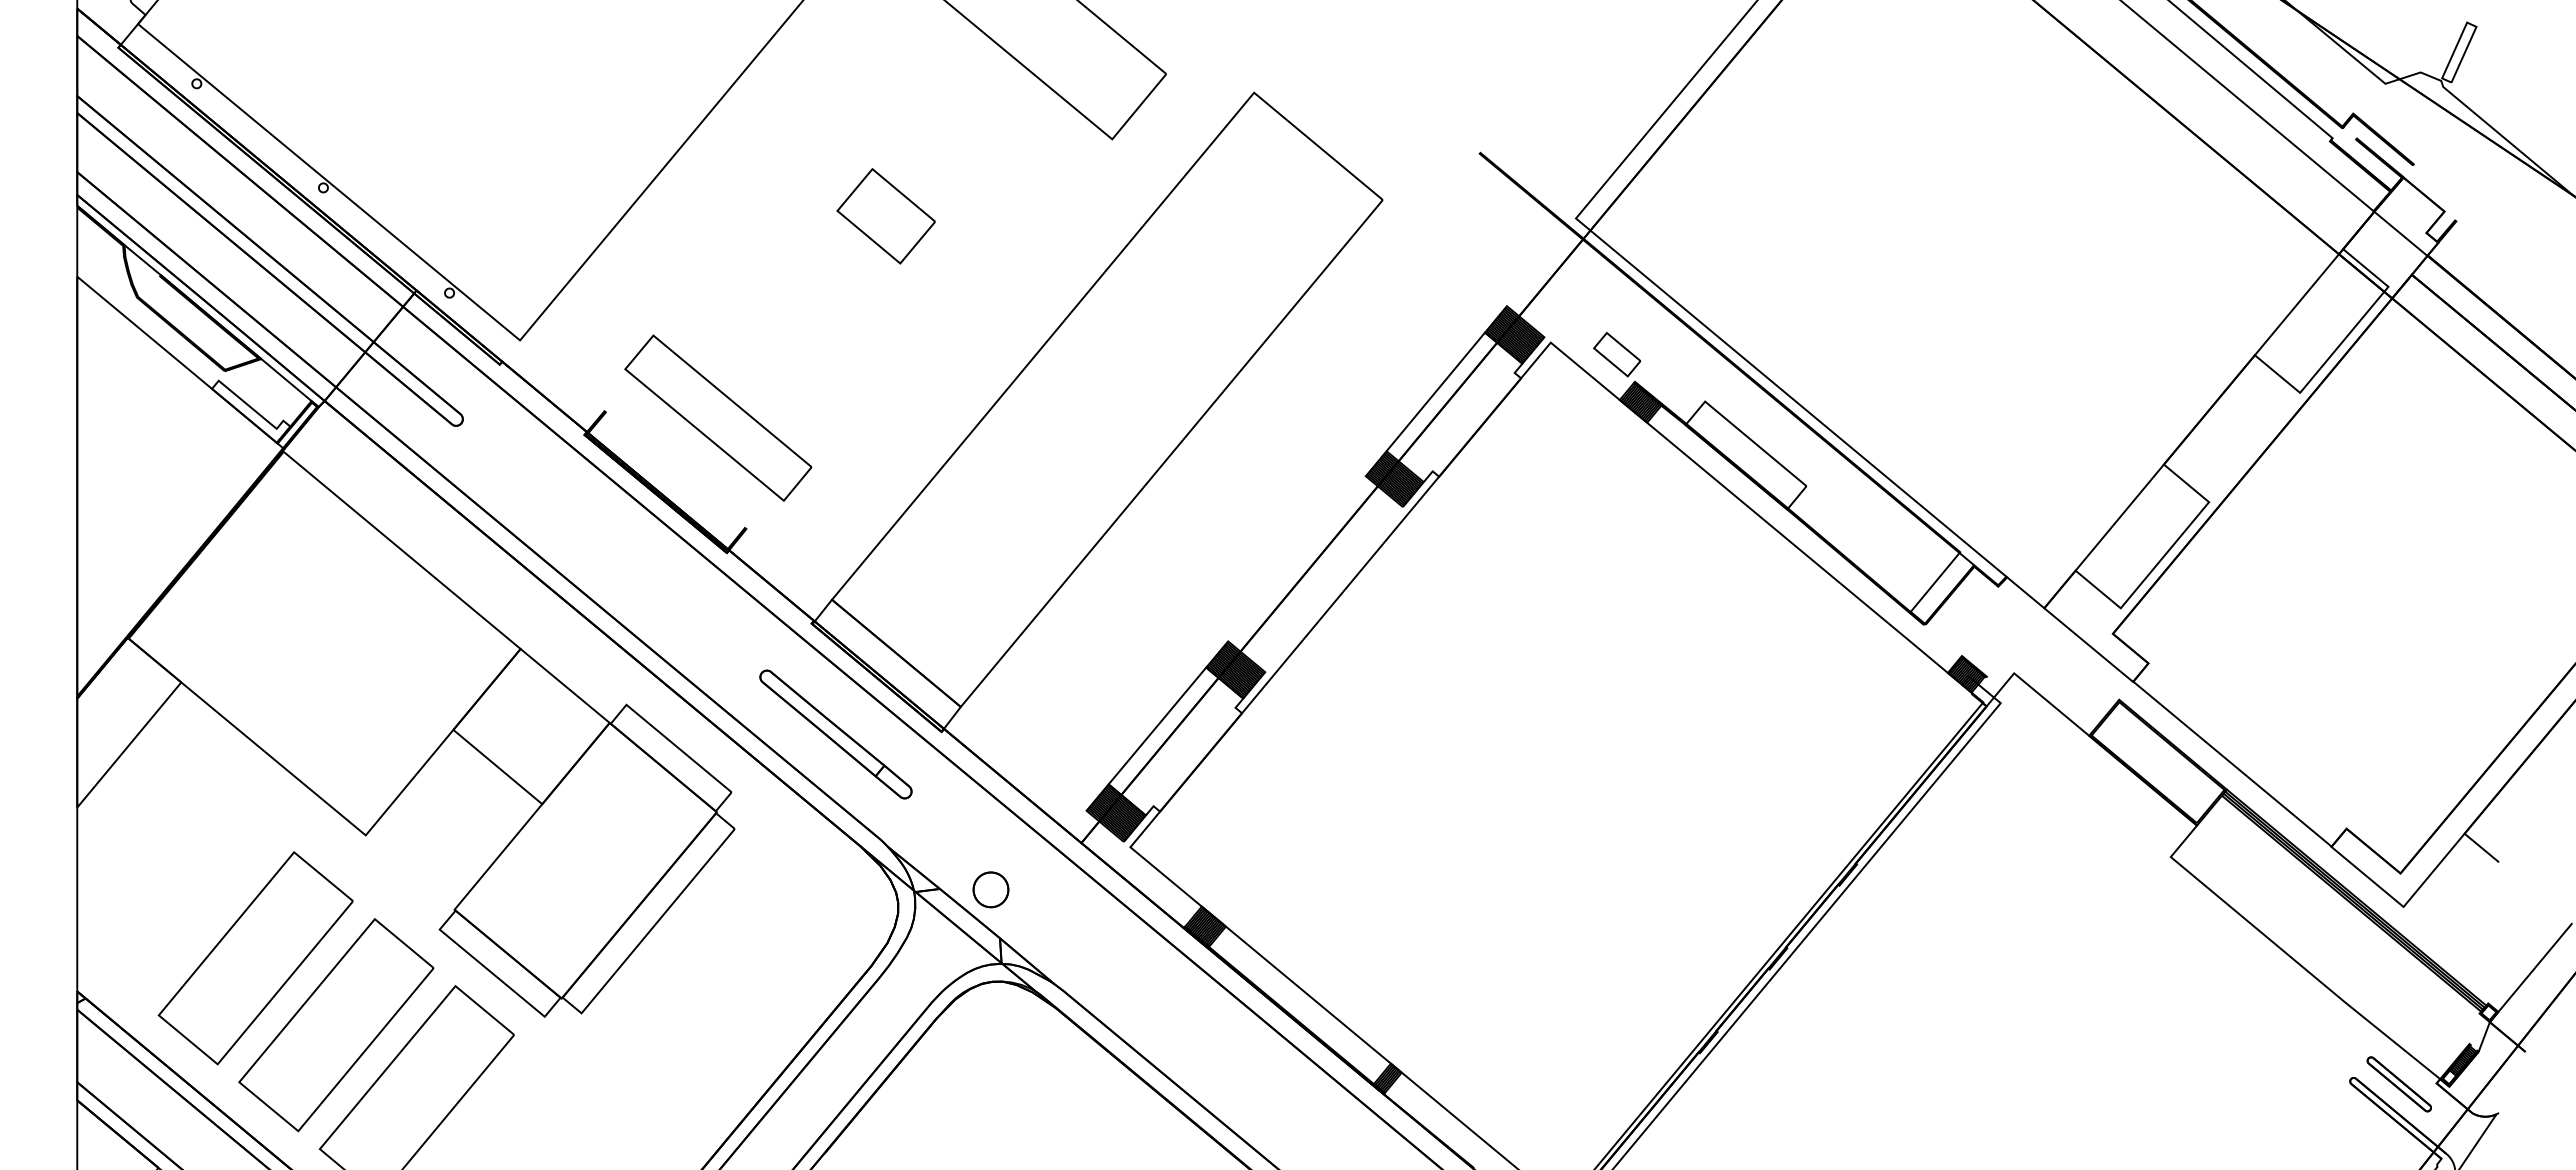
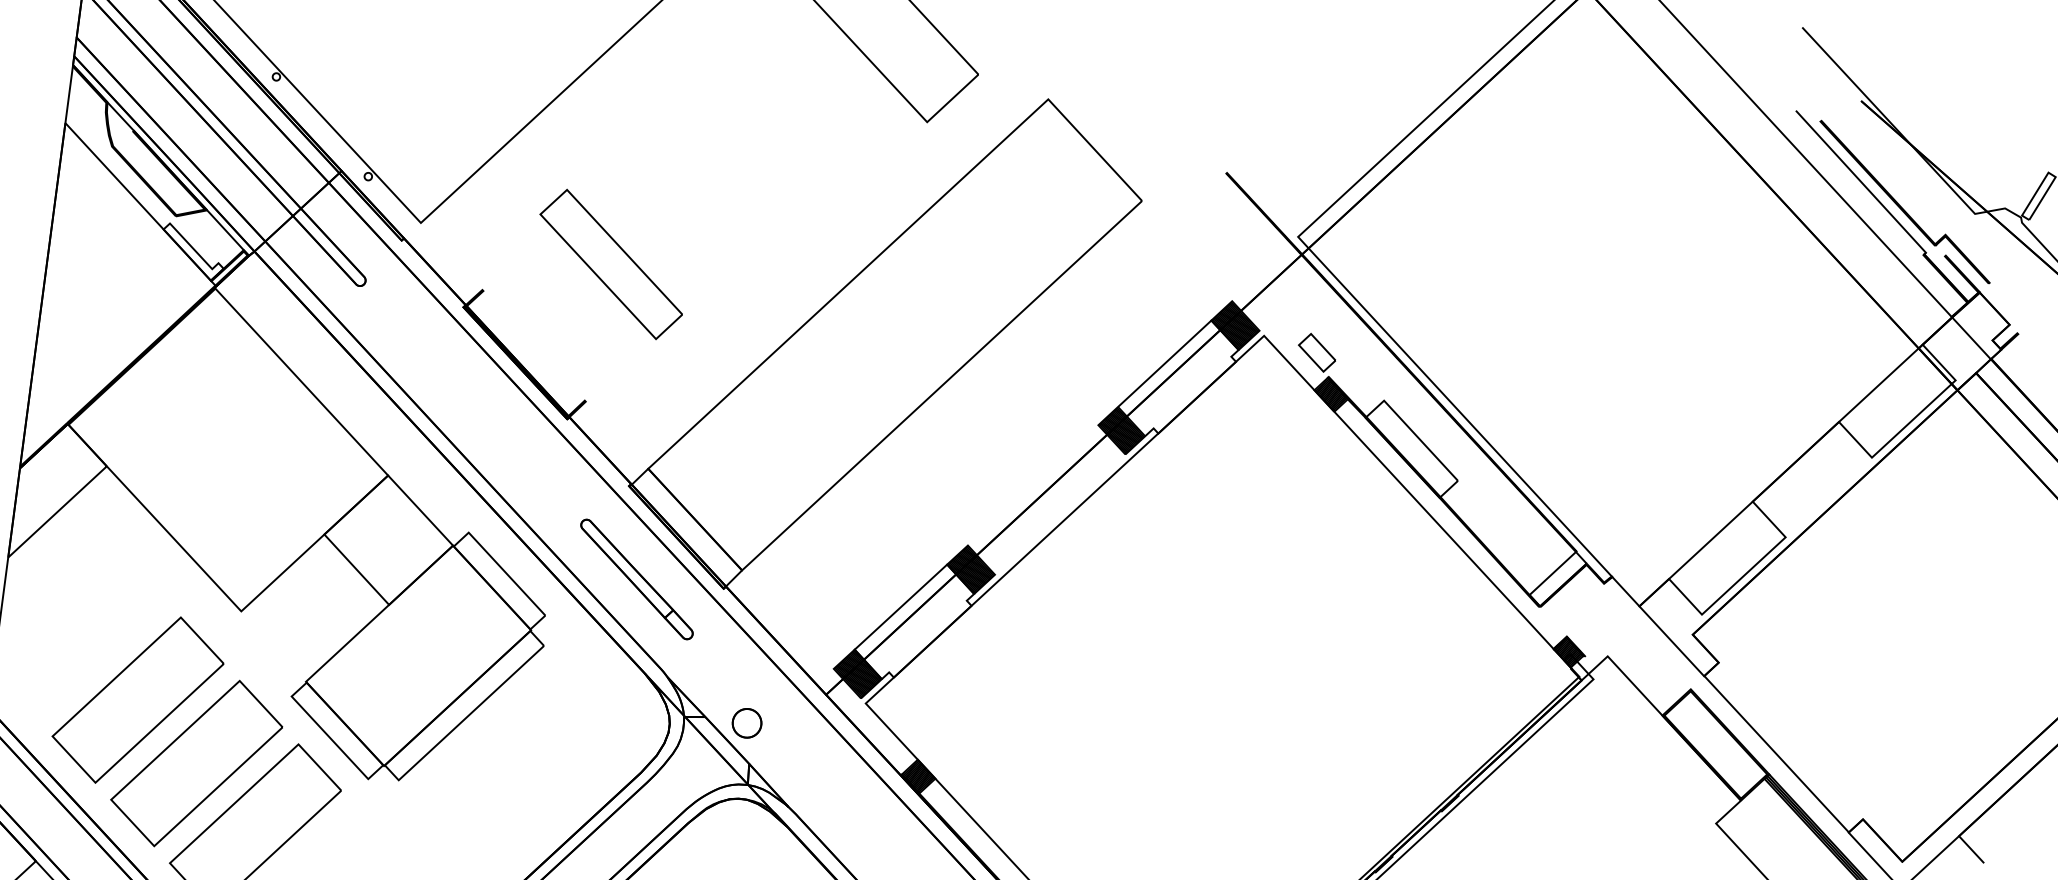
part: (885, 216) -> (733, 160), removed
part: (718, 417) -> (611, 263), moved

